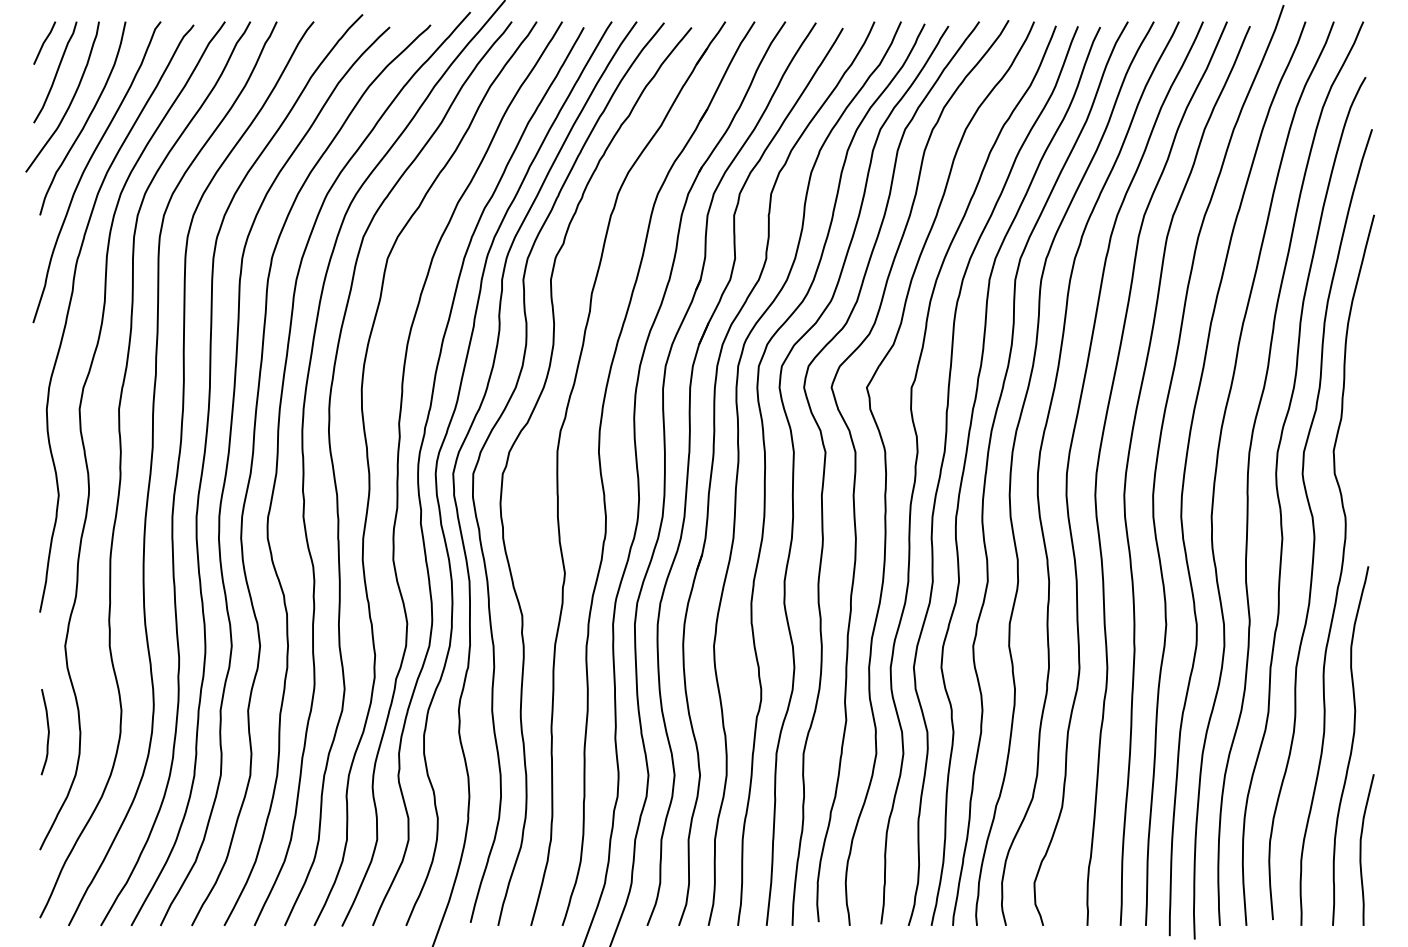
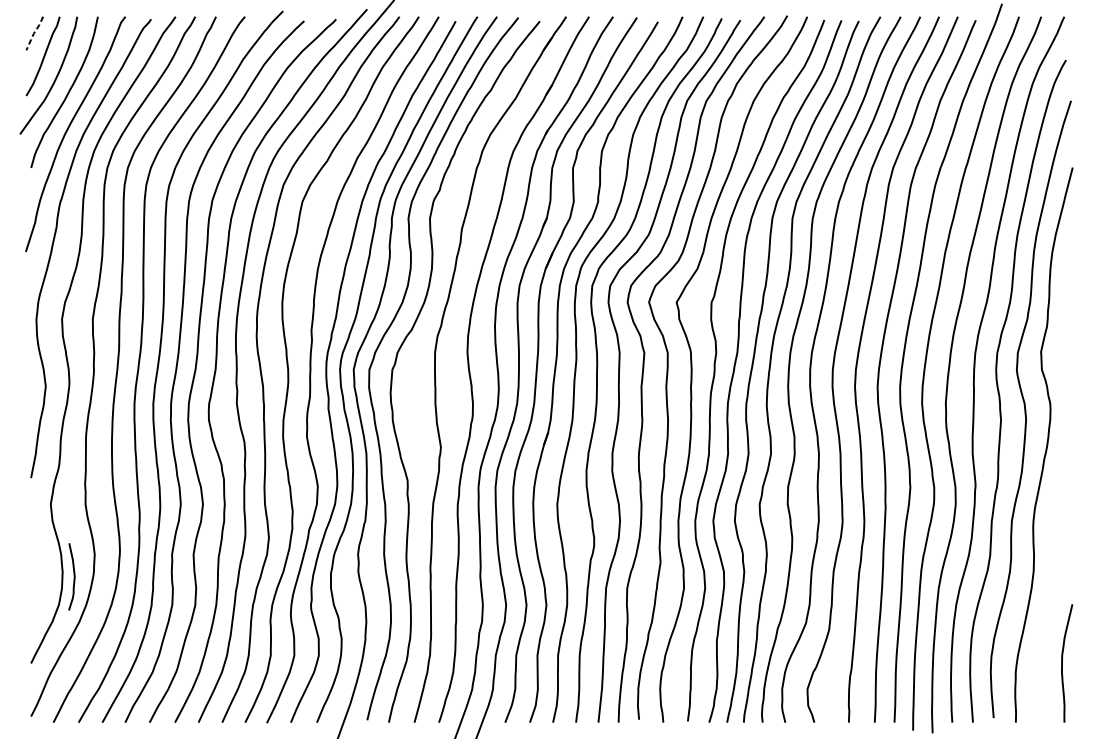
line: (43, 43) -> (33, 33), solid -> dashed
curve: (47, 733) -> (73, 577), moved
curve: (1351, 745) -> (1055, 581), removed

